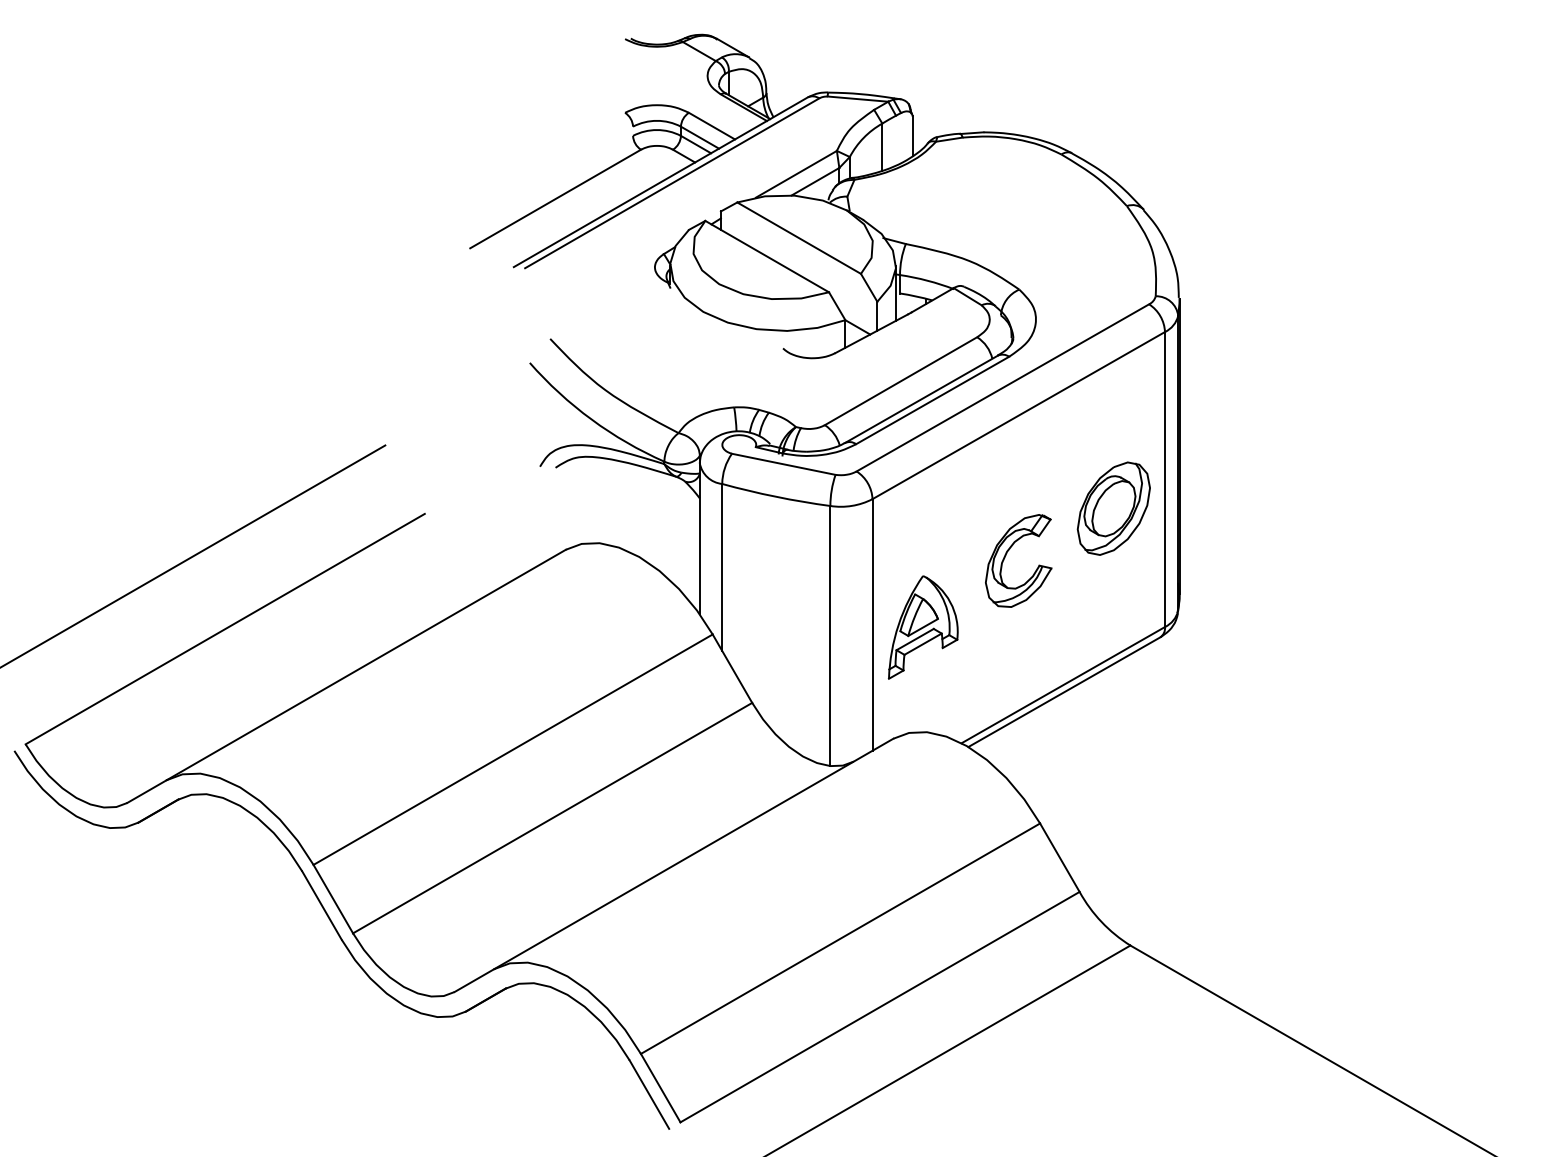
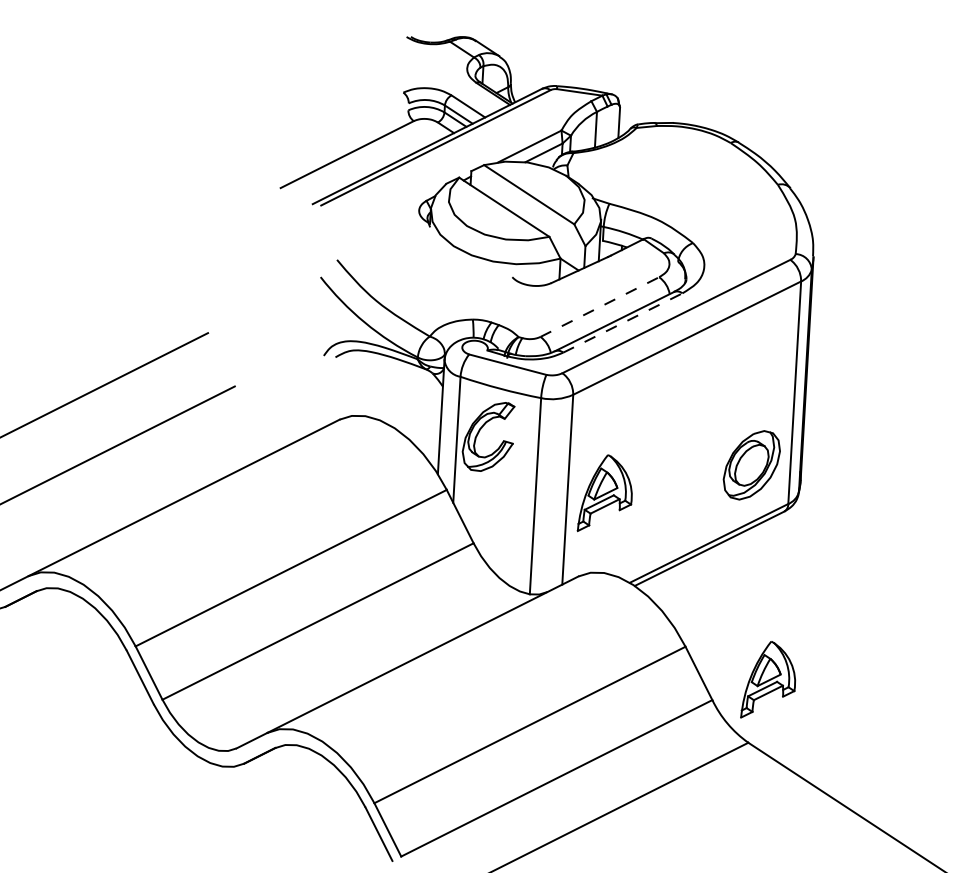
line: (901, 381) -> (600, 307), solid -> dashed
line: (933, 400) -> (623, 323), solid -> dashed
part: (1113, 508) -> (751, 465), moved
part: (1006, 555) -> (479, 432), moved
part: (1152, 861) -> (768, 680), added

